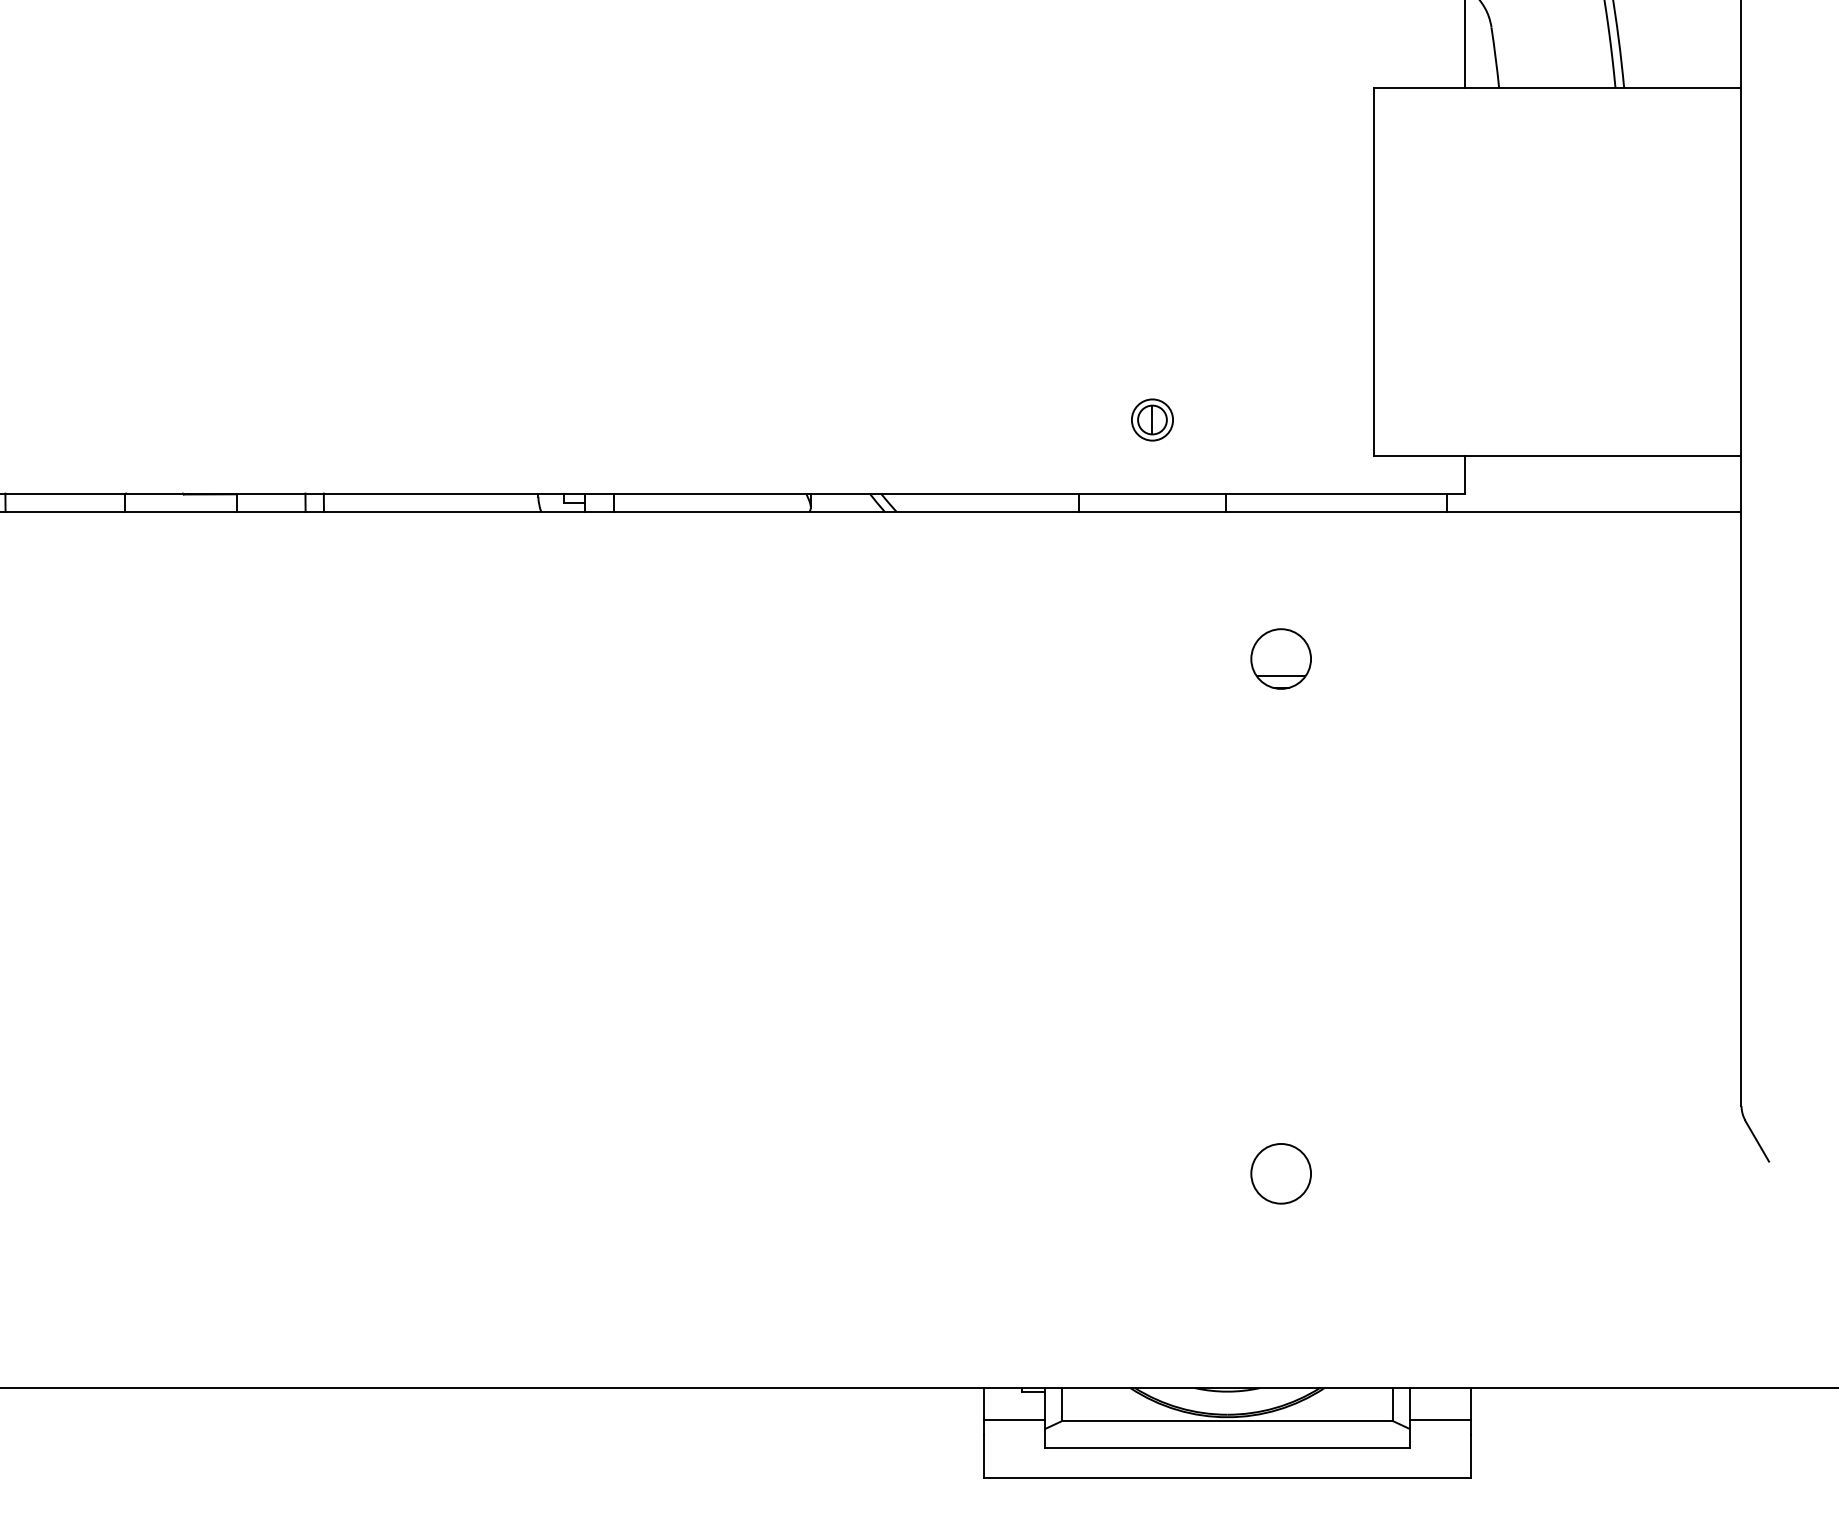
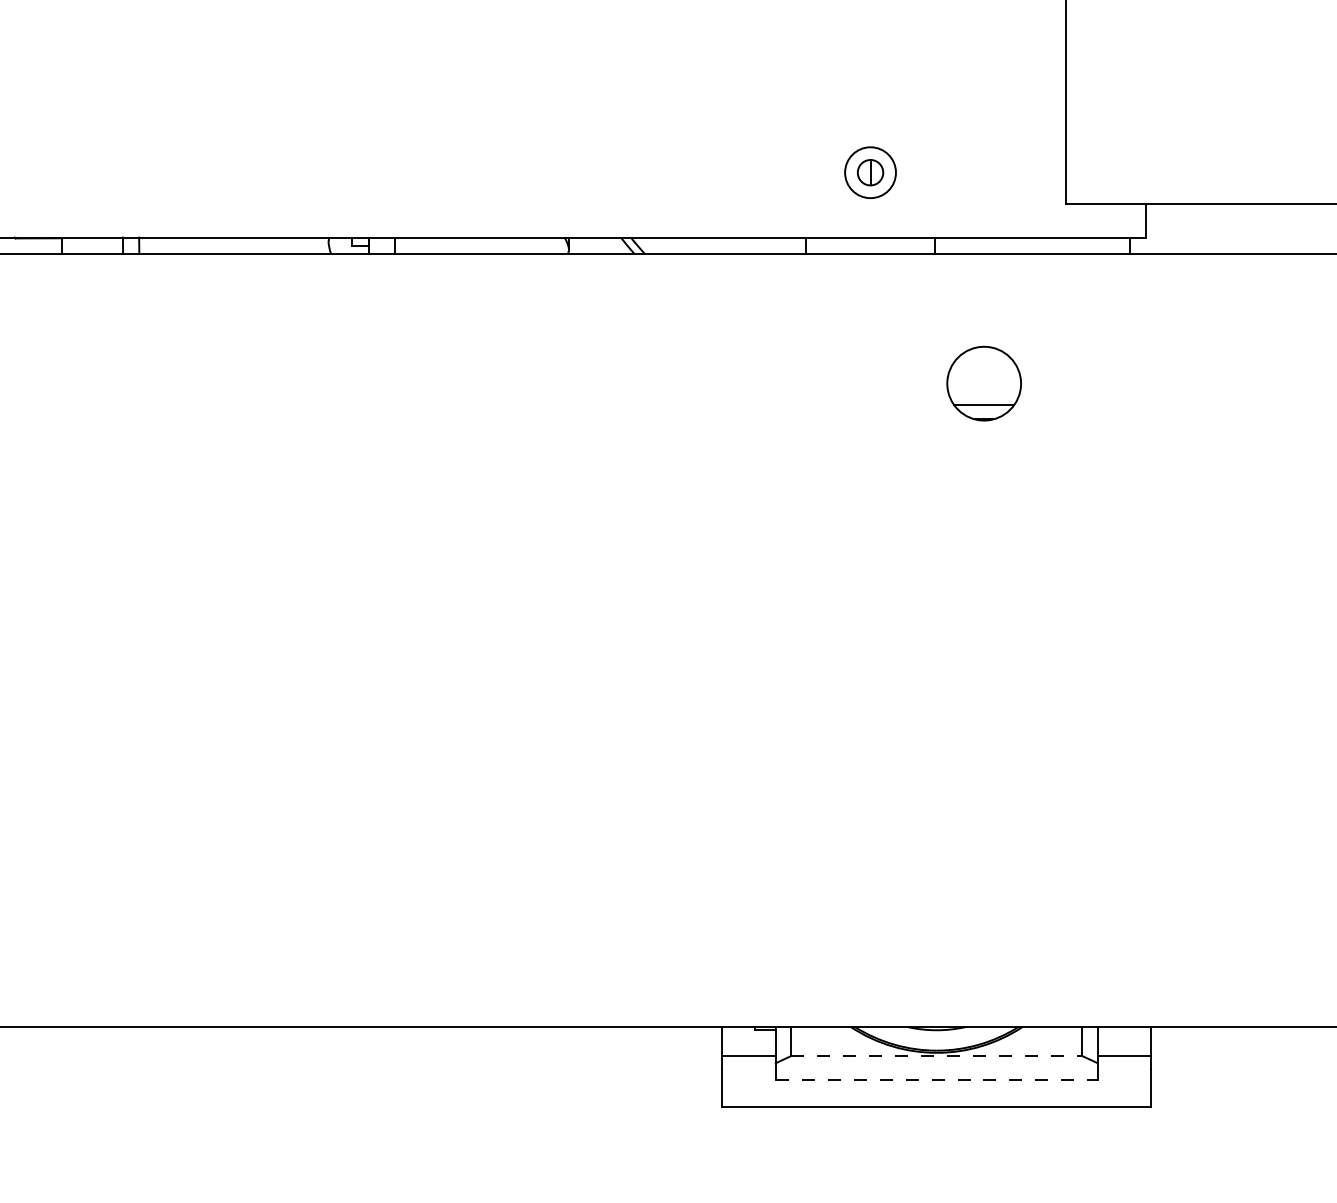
circle: (1152, 419) -> (870, 172), size x1.4
part: (1280, 658) -> (983, 383), size x1.4
circle: (1280, 1173) -> (983, 837), removed
line: (1228, 1420) -> (937, 1055), solid -> dashed
line: (1228, 1448) -> (937, 1080), solid -> dashed

